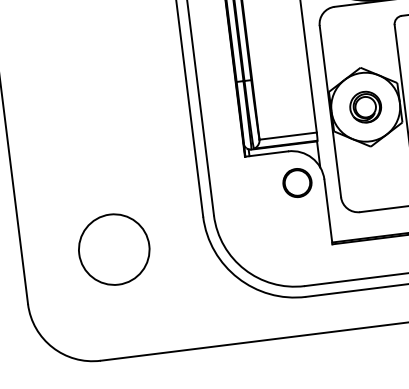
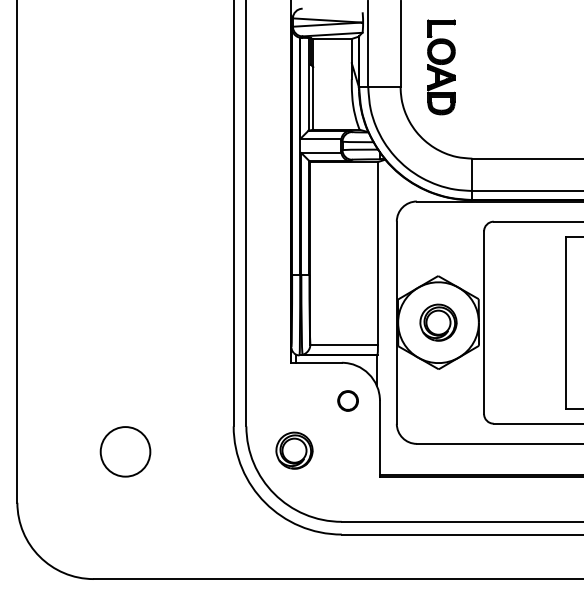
circle: (296, 182) -> (347, 400), size x0.6
part: (257, 230) -> (294, 450), added
circle: (114, 249) -> (125, 451), size x0.6

